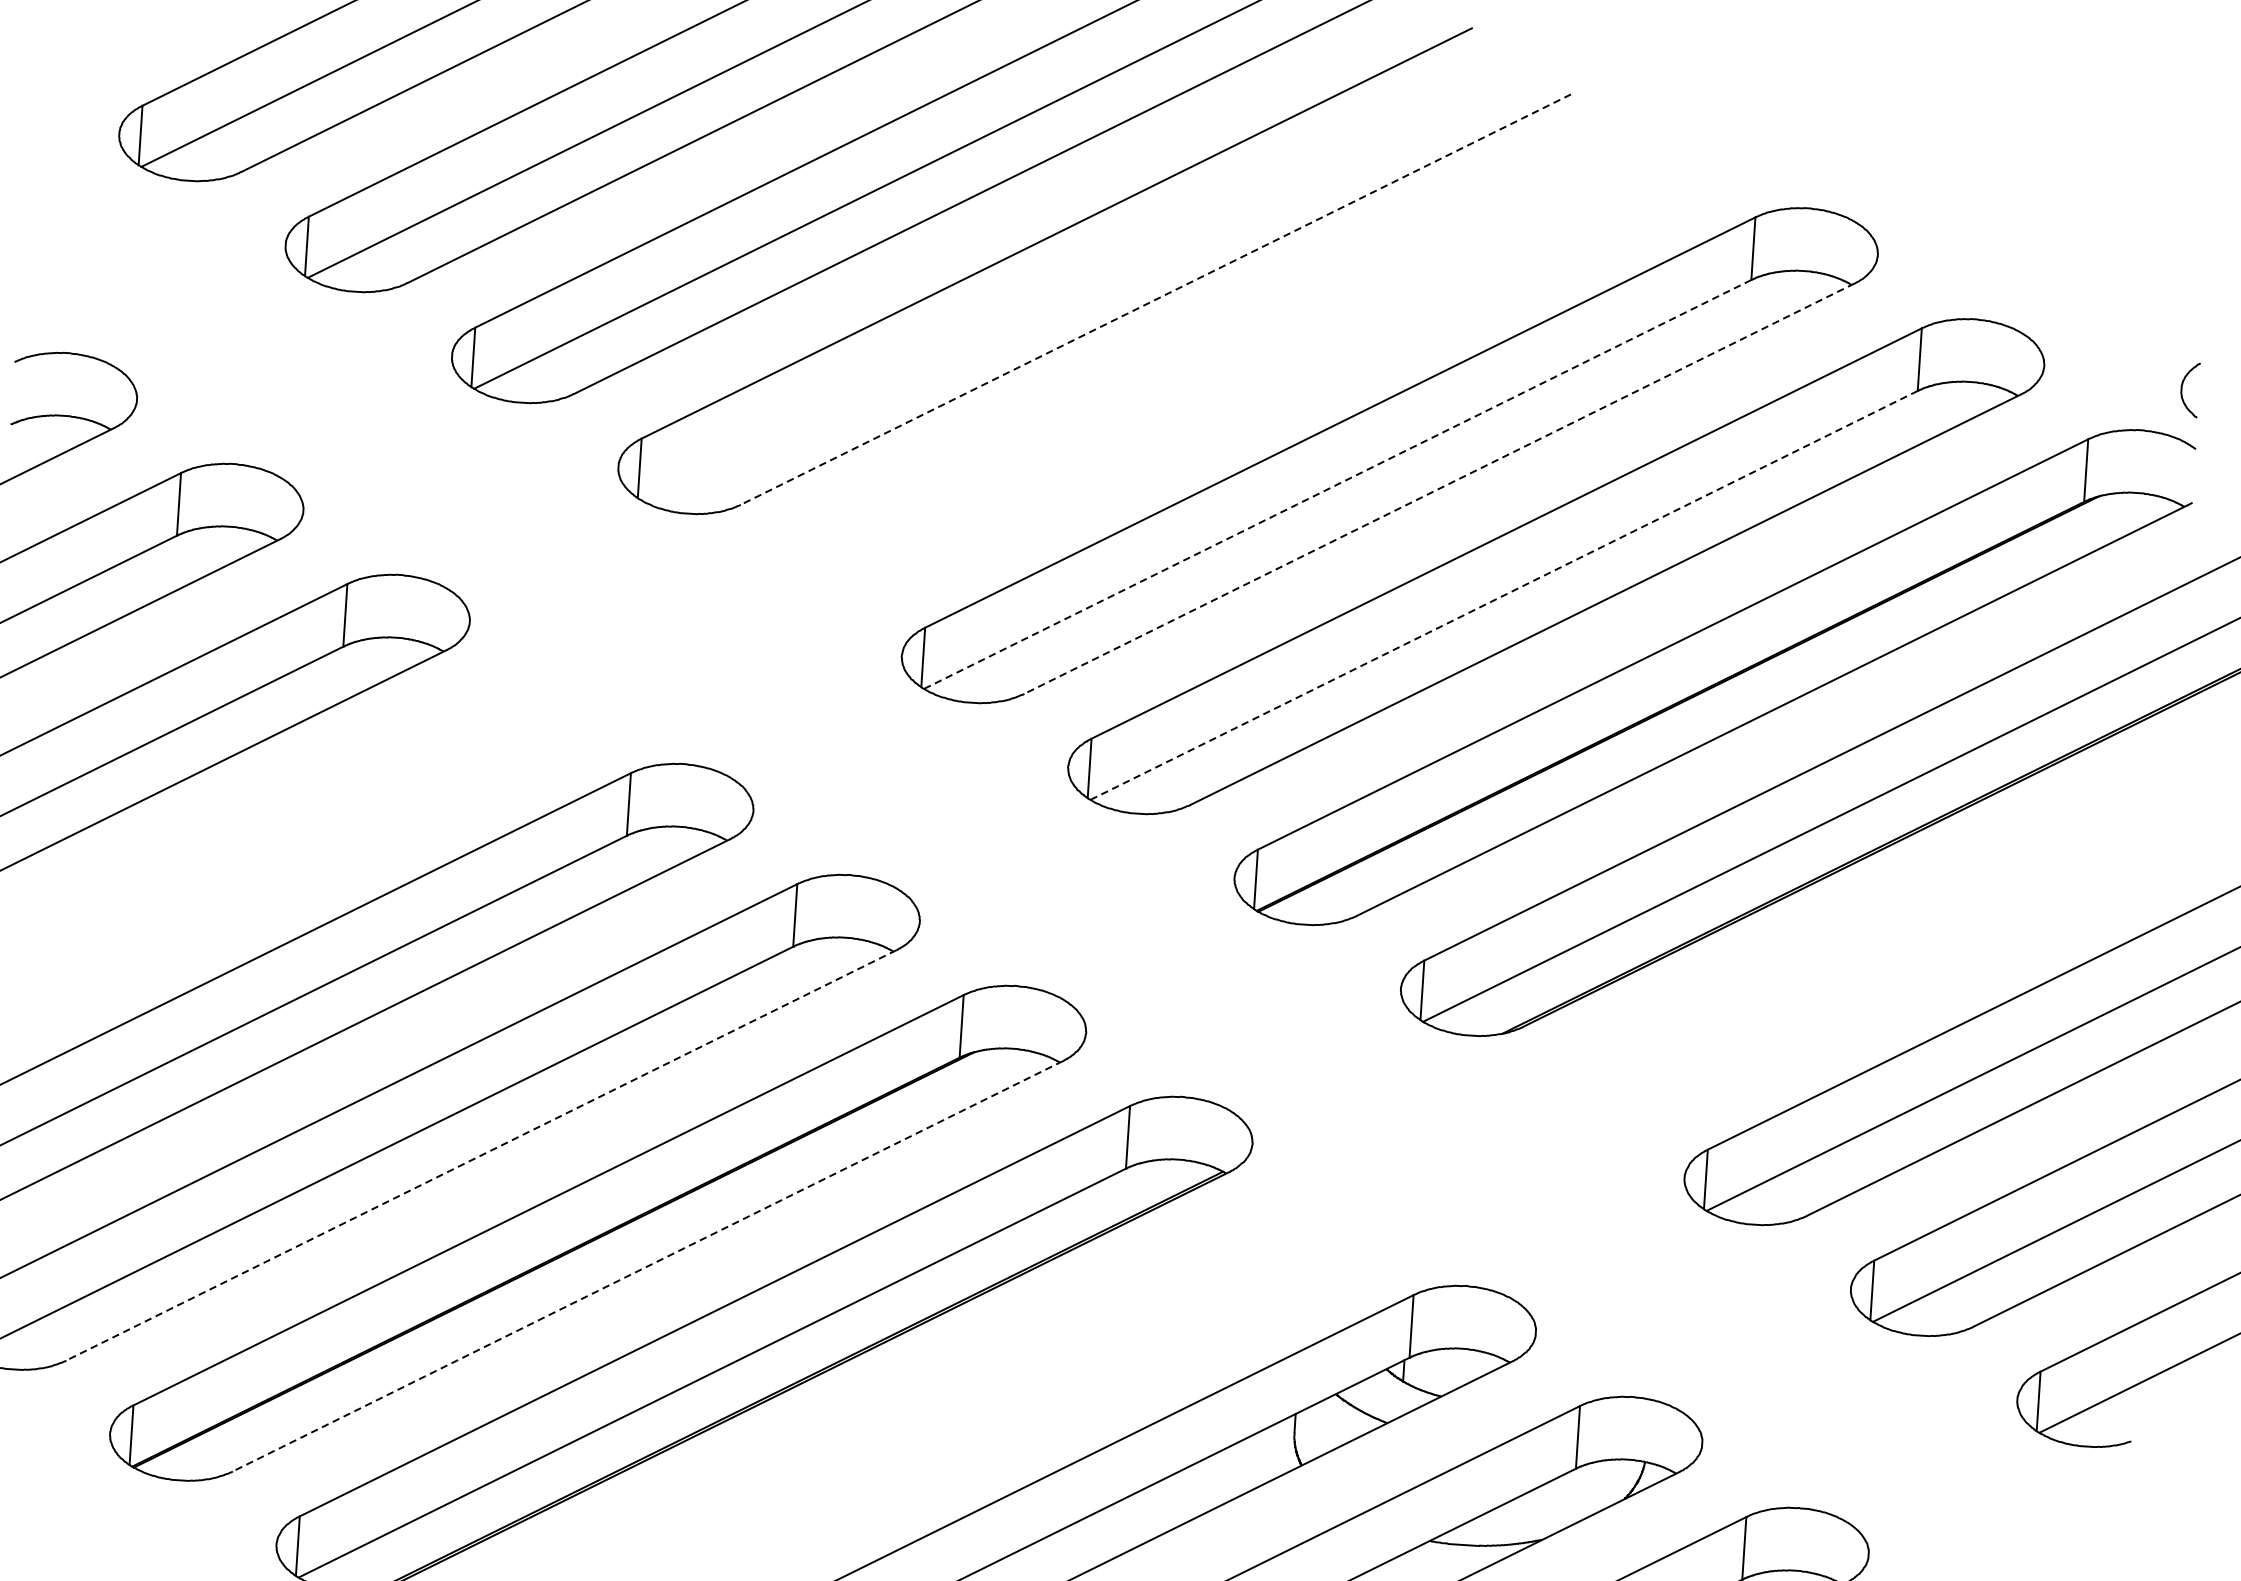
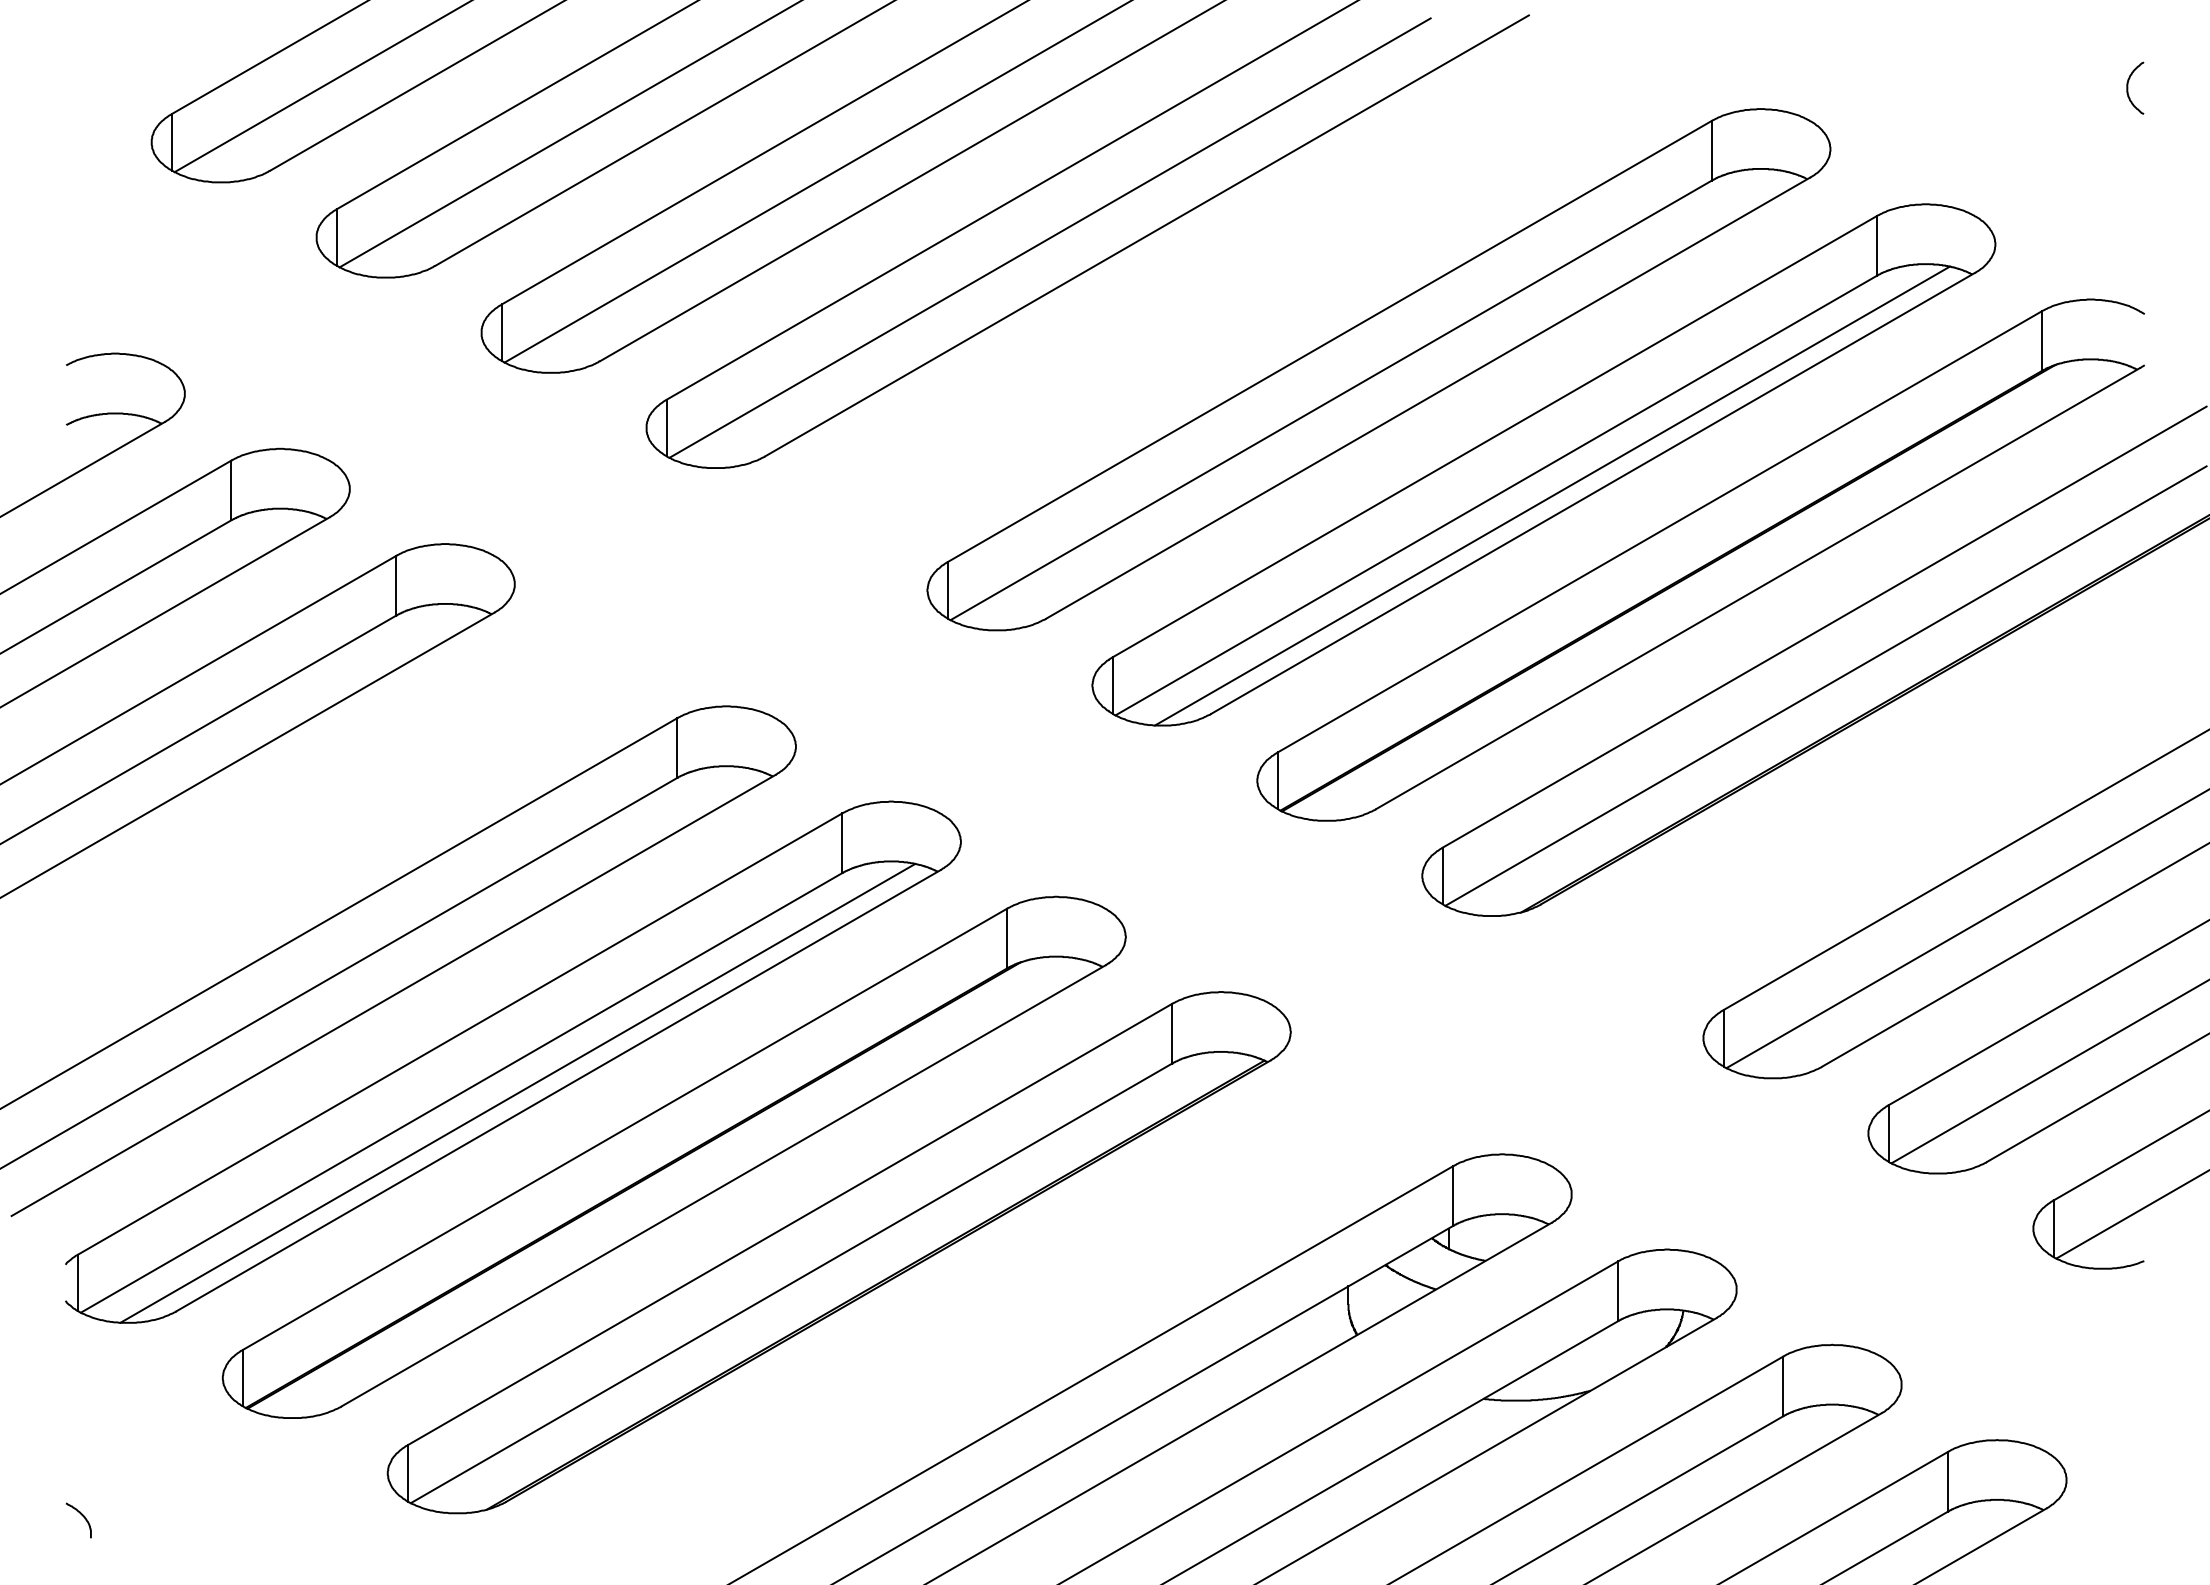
line: (1053, 294) -> (1049, 237), added
line: (1155, 300) -> (1146, 236), dashed -> solid
curve: (2182, 388) -> (2128, 87), moved
line: (1336, 484) -> (1330, 400), dashed -> solid
line: (1438, 488) -> (1427, 398), dashed -> solid
line: (1503, 595) -> (1495, 495), dashed -> solid
line: (1563, 599) -> (1552, 495), added
line: (438, 1154) -> (517, 1092), added
line: (481, 1155) -> (558, 1090), dashed -> solid
line: (647, 1266) -> (723, 1186), dashed -> solid

